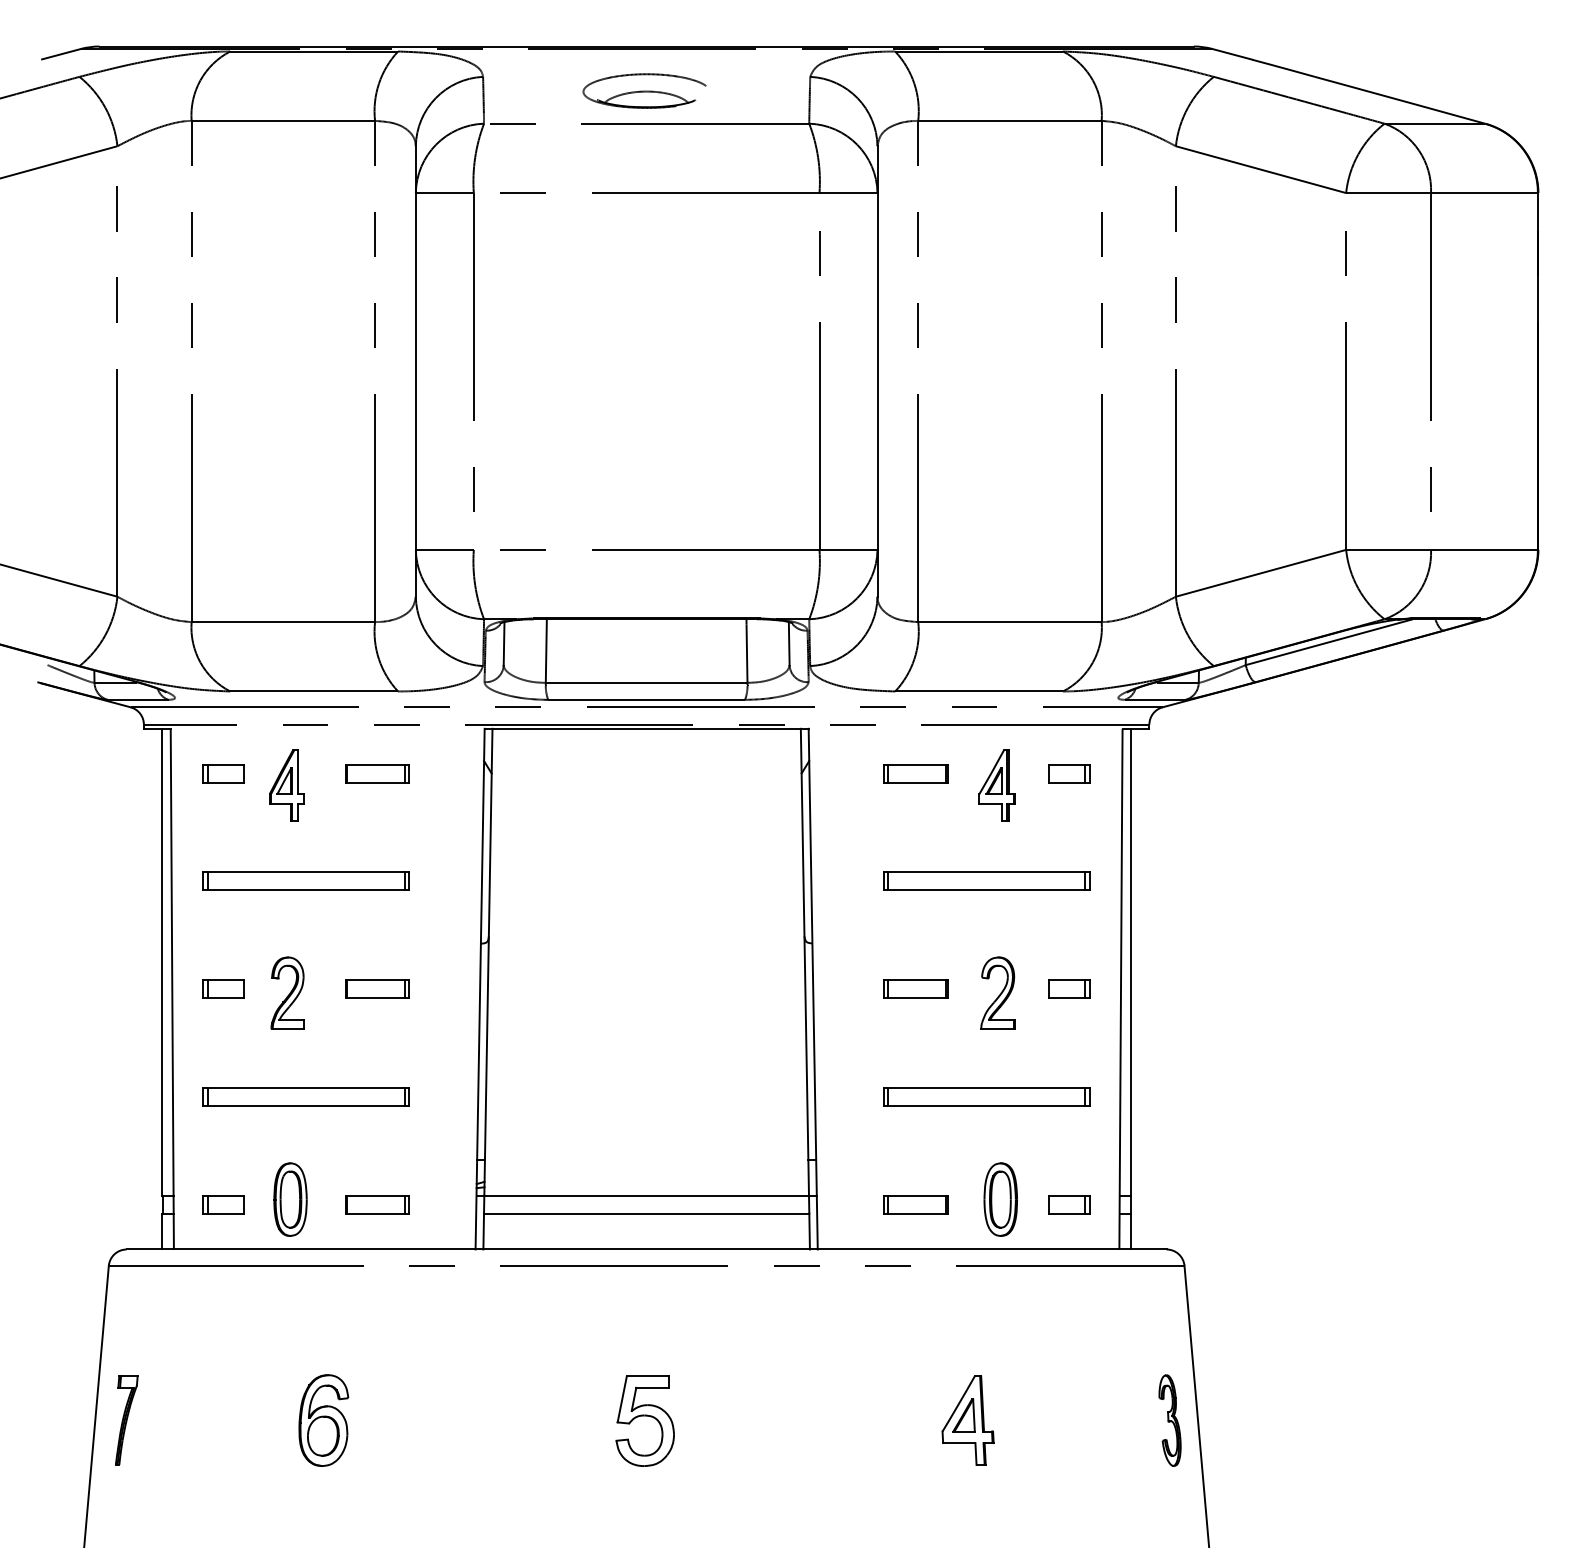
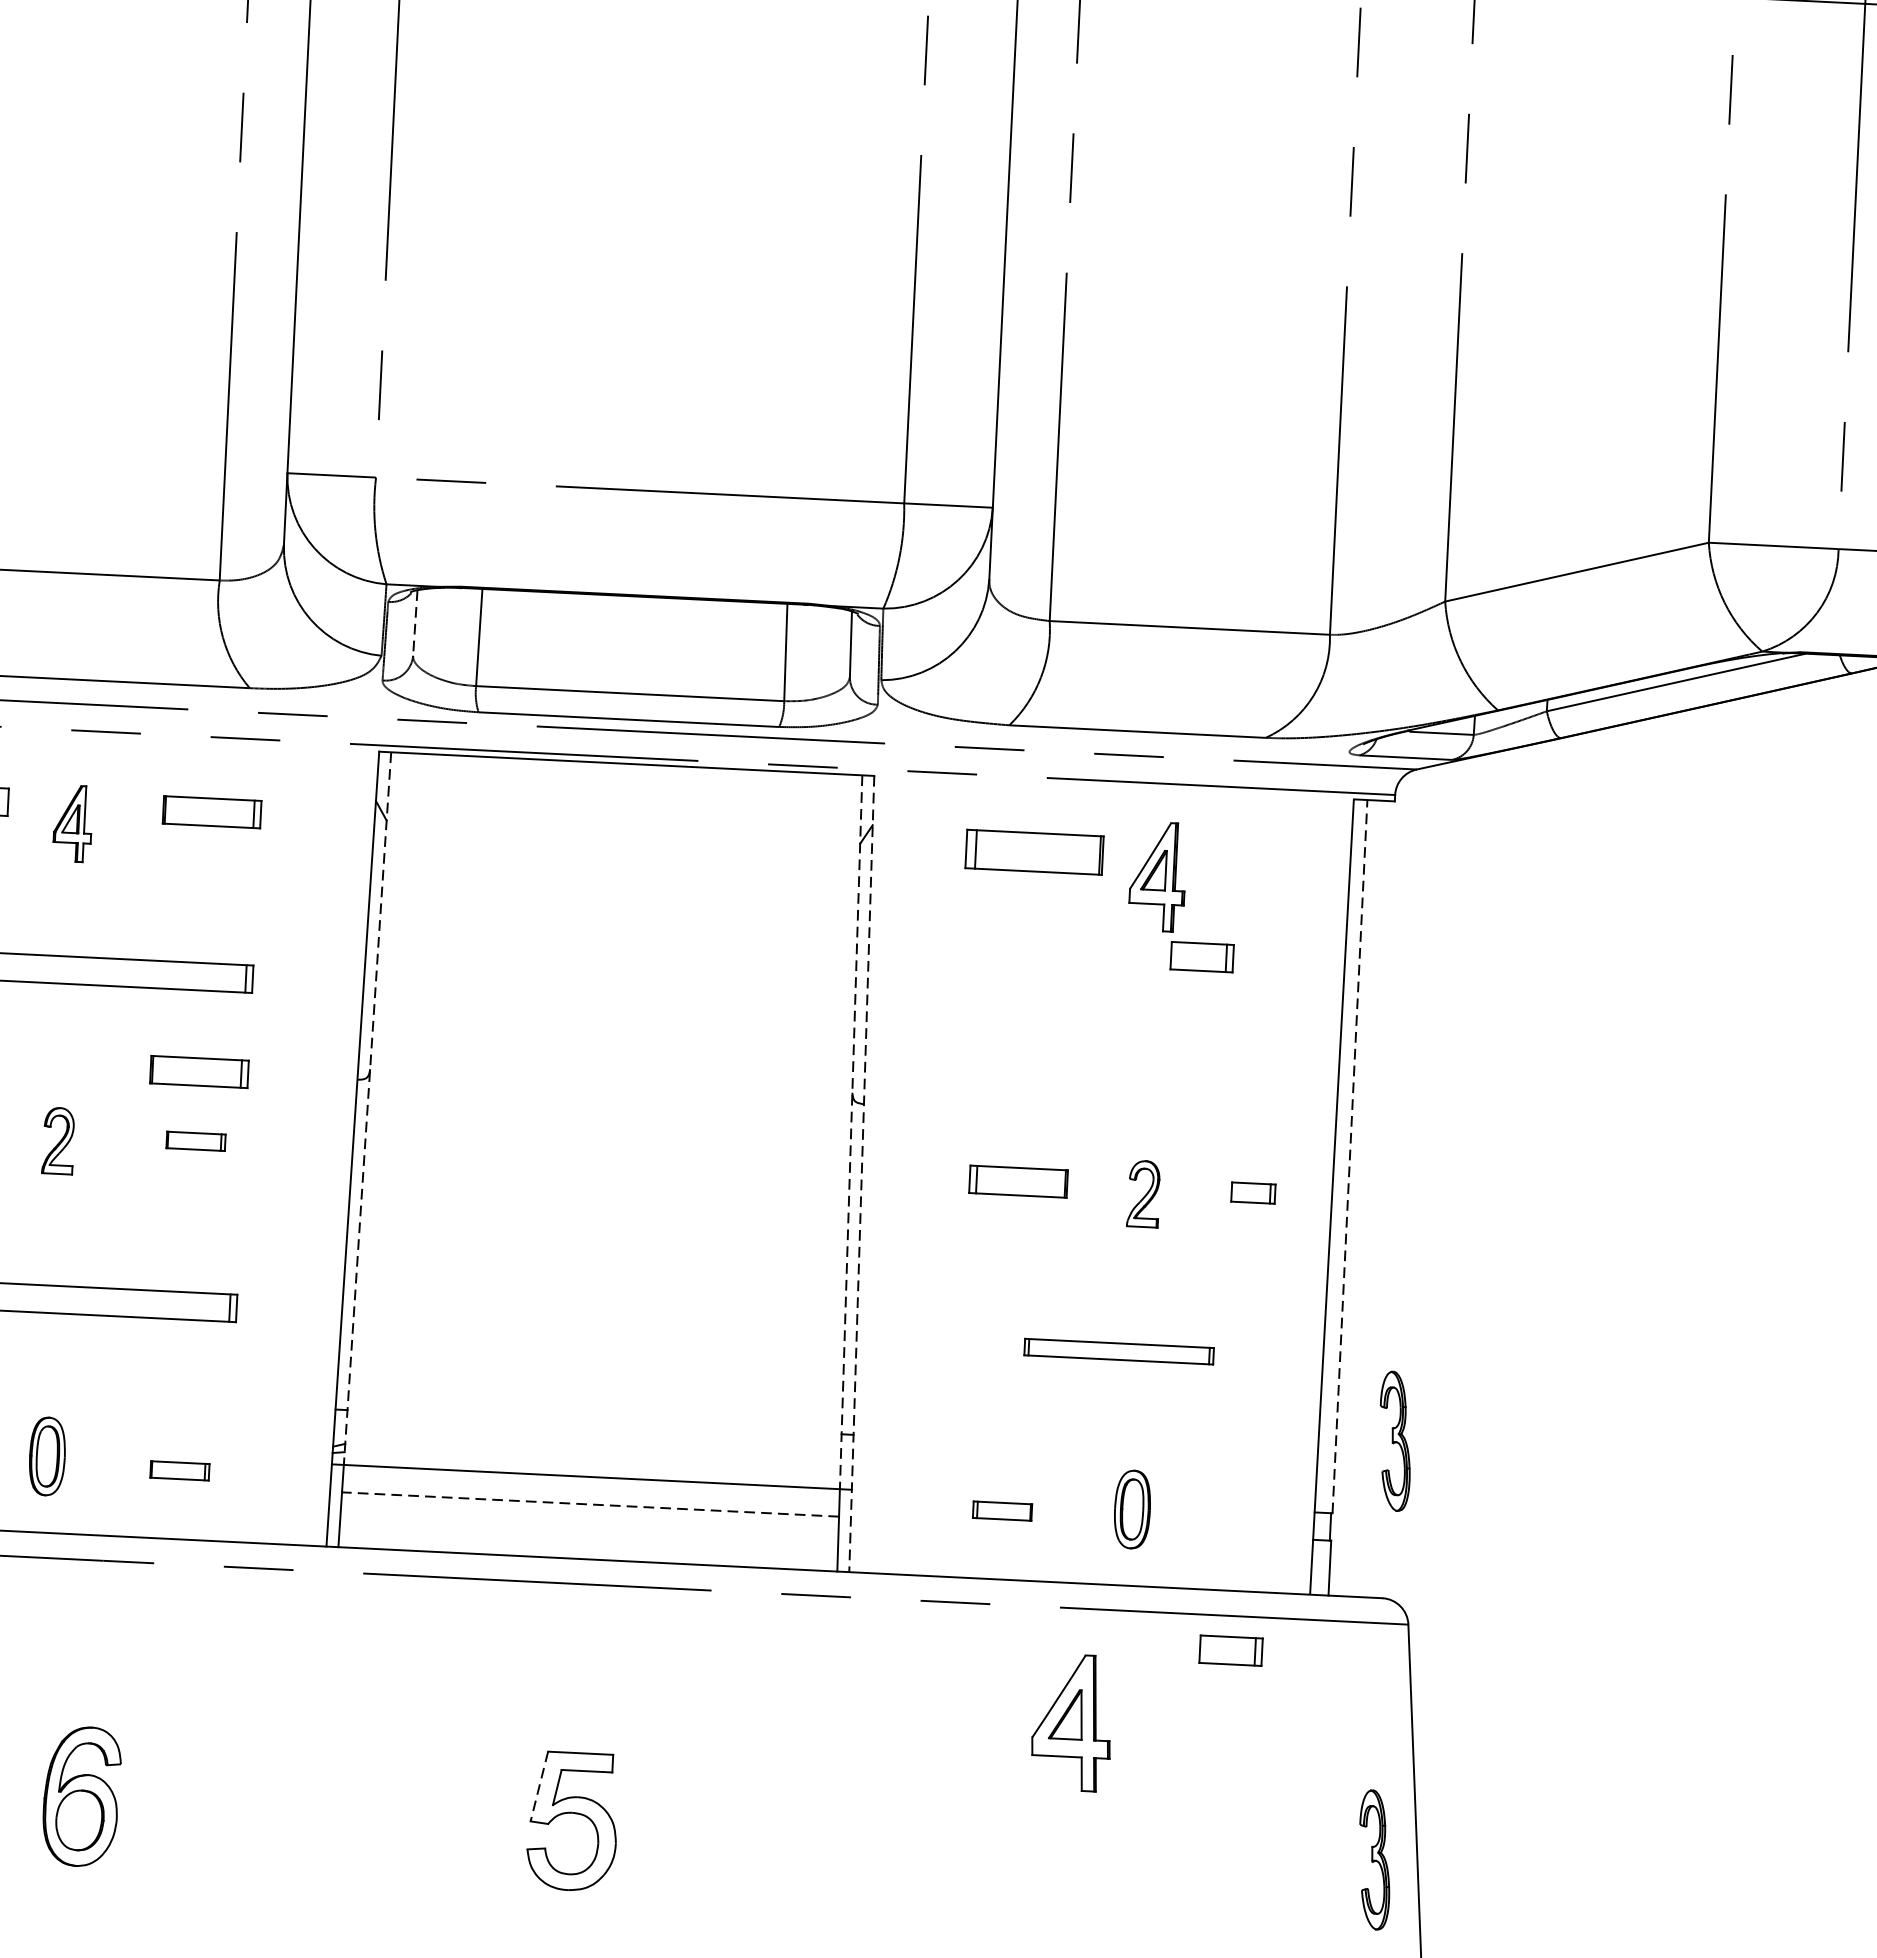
line: (504, 644) -> (415, 624), solid -> dashed
part: (915, 773) -> (1034, 852), size x1.4
part: (1069, 773) -> (1202, 956), moved
part: (286, 785) -> (72, 823), size x0.7
part: (986, 880) -> (1134, 1020), removed
part: (377, 943) -> (199, 1071), added
line: (1131, 961) -> (1350, 1155), solid -> dashed
line: (488, 962) -> (367, 1109), solid -> dashed
line: (804, 962) -> (850, 1132), solid -> dashed
part: (377, 988) -> (196, 1140), size x0.6
part: (1069, 988) -> (1253, 1192), size x0.7
line: (813, 989) -> (862, 1174), solid -> dashed
part: (287, 992) -> (58, 1139), size x0.6
part: (997, 992) -> (1143, 1192), size x0.6
part: (986, 1096) -> (1118, 1351), size x0.6
part: (1169, 1146) -> (1394, 1441), added
part: (290, 1199) -> (47, 1456), size x0.7
part: (1000, 1199) -> (1132, 1509), size x0.7
part: (377, 1204) -> (179, 1470), size x0.6
part: (915, 1204) -> (1001, 1510), size x0.6
part: (1069, 1204) -> (1230, 1650), moved
line: (646, 1213) -> (590, 1504), solid -> dashed
line: (622, 1399) -> (539, 1786), solid -> dashed
part: (967, 1420) -> (1071, 1722), moved

